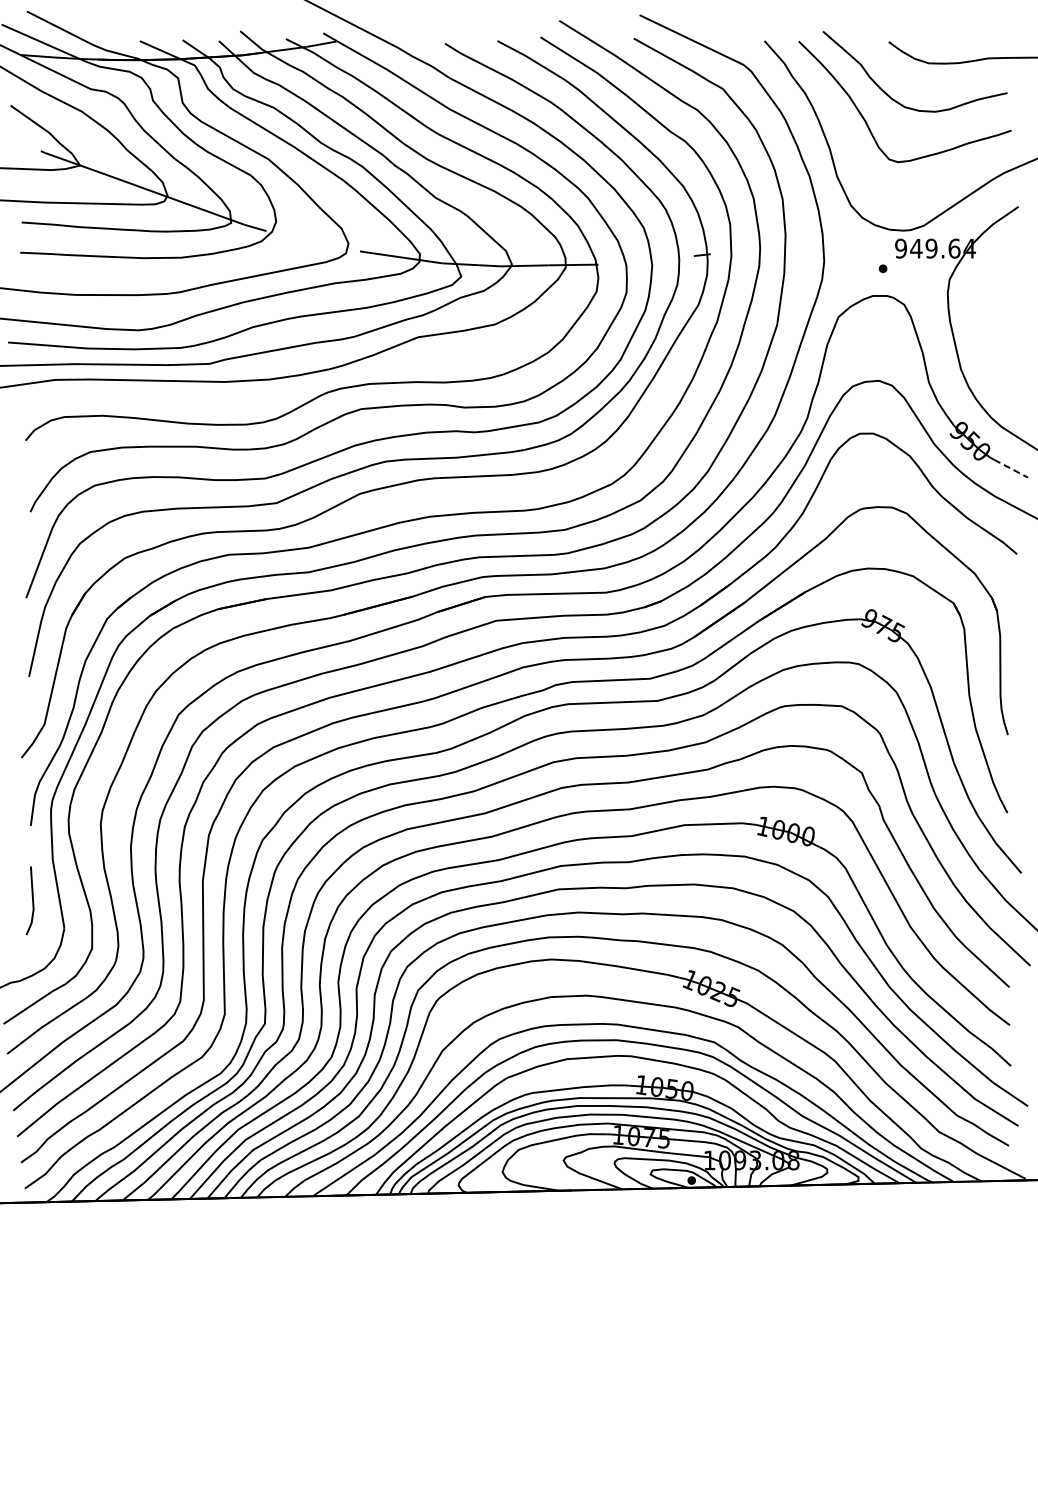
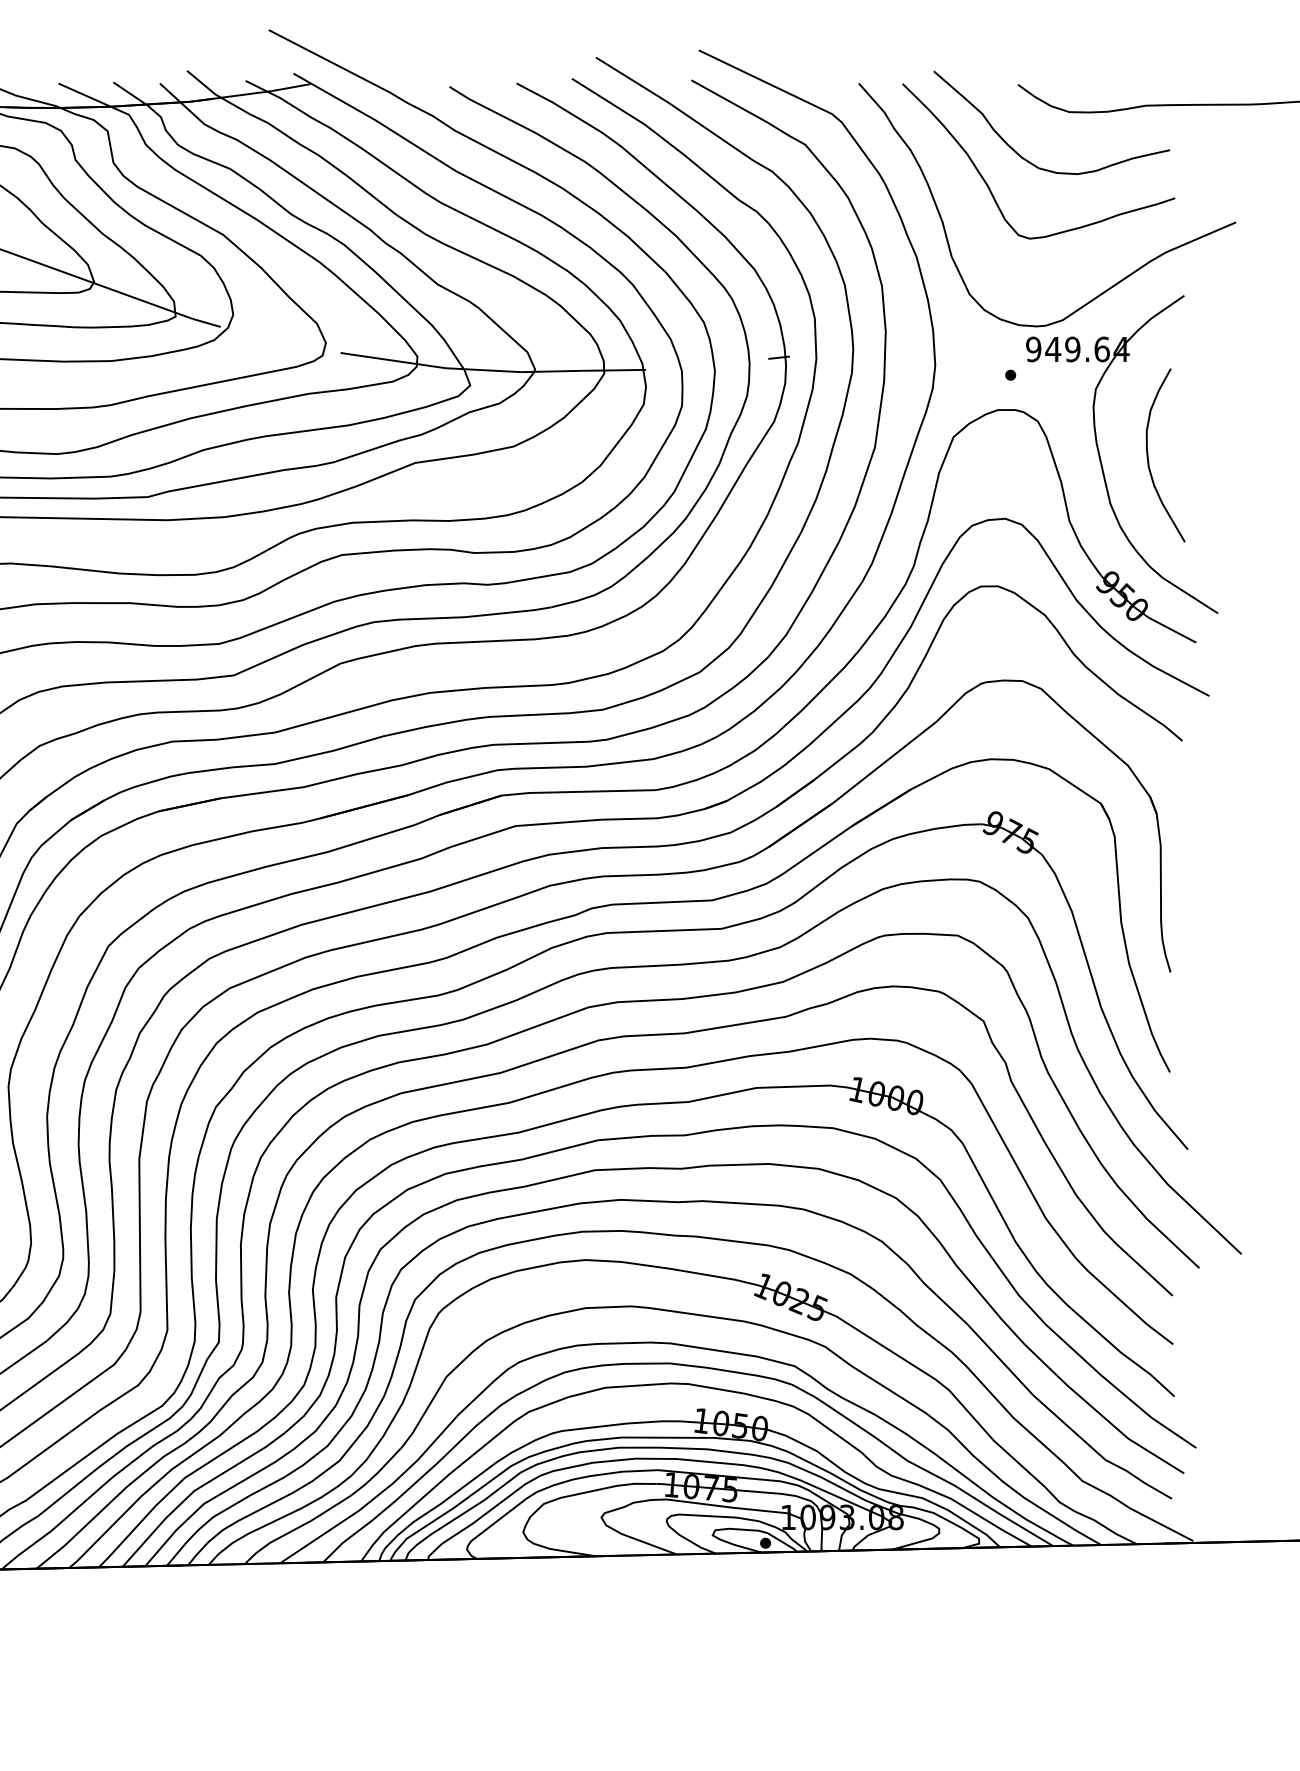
curve: (991, 333) -> (1149, 458), added
line: (1011, 468) -> (1175, 631), dashed -> solid

